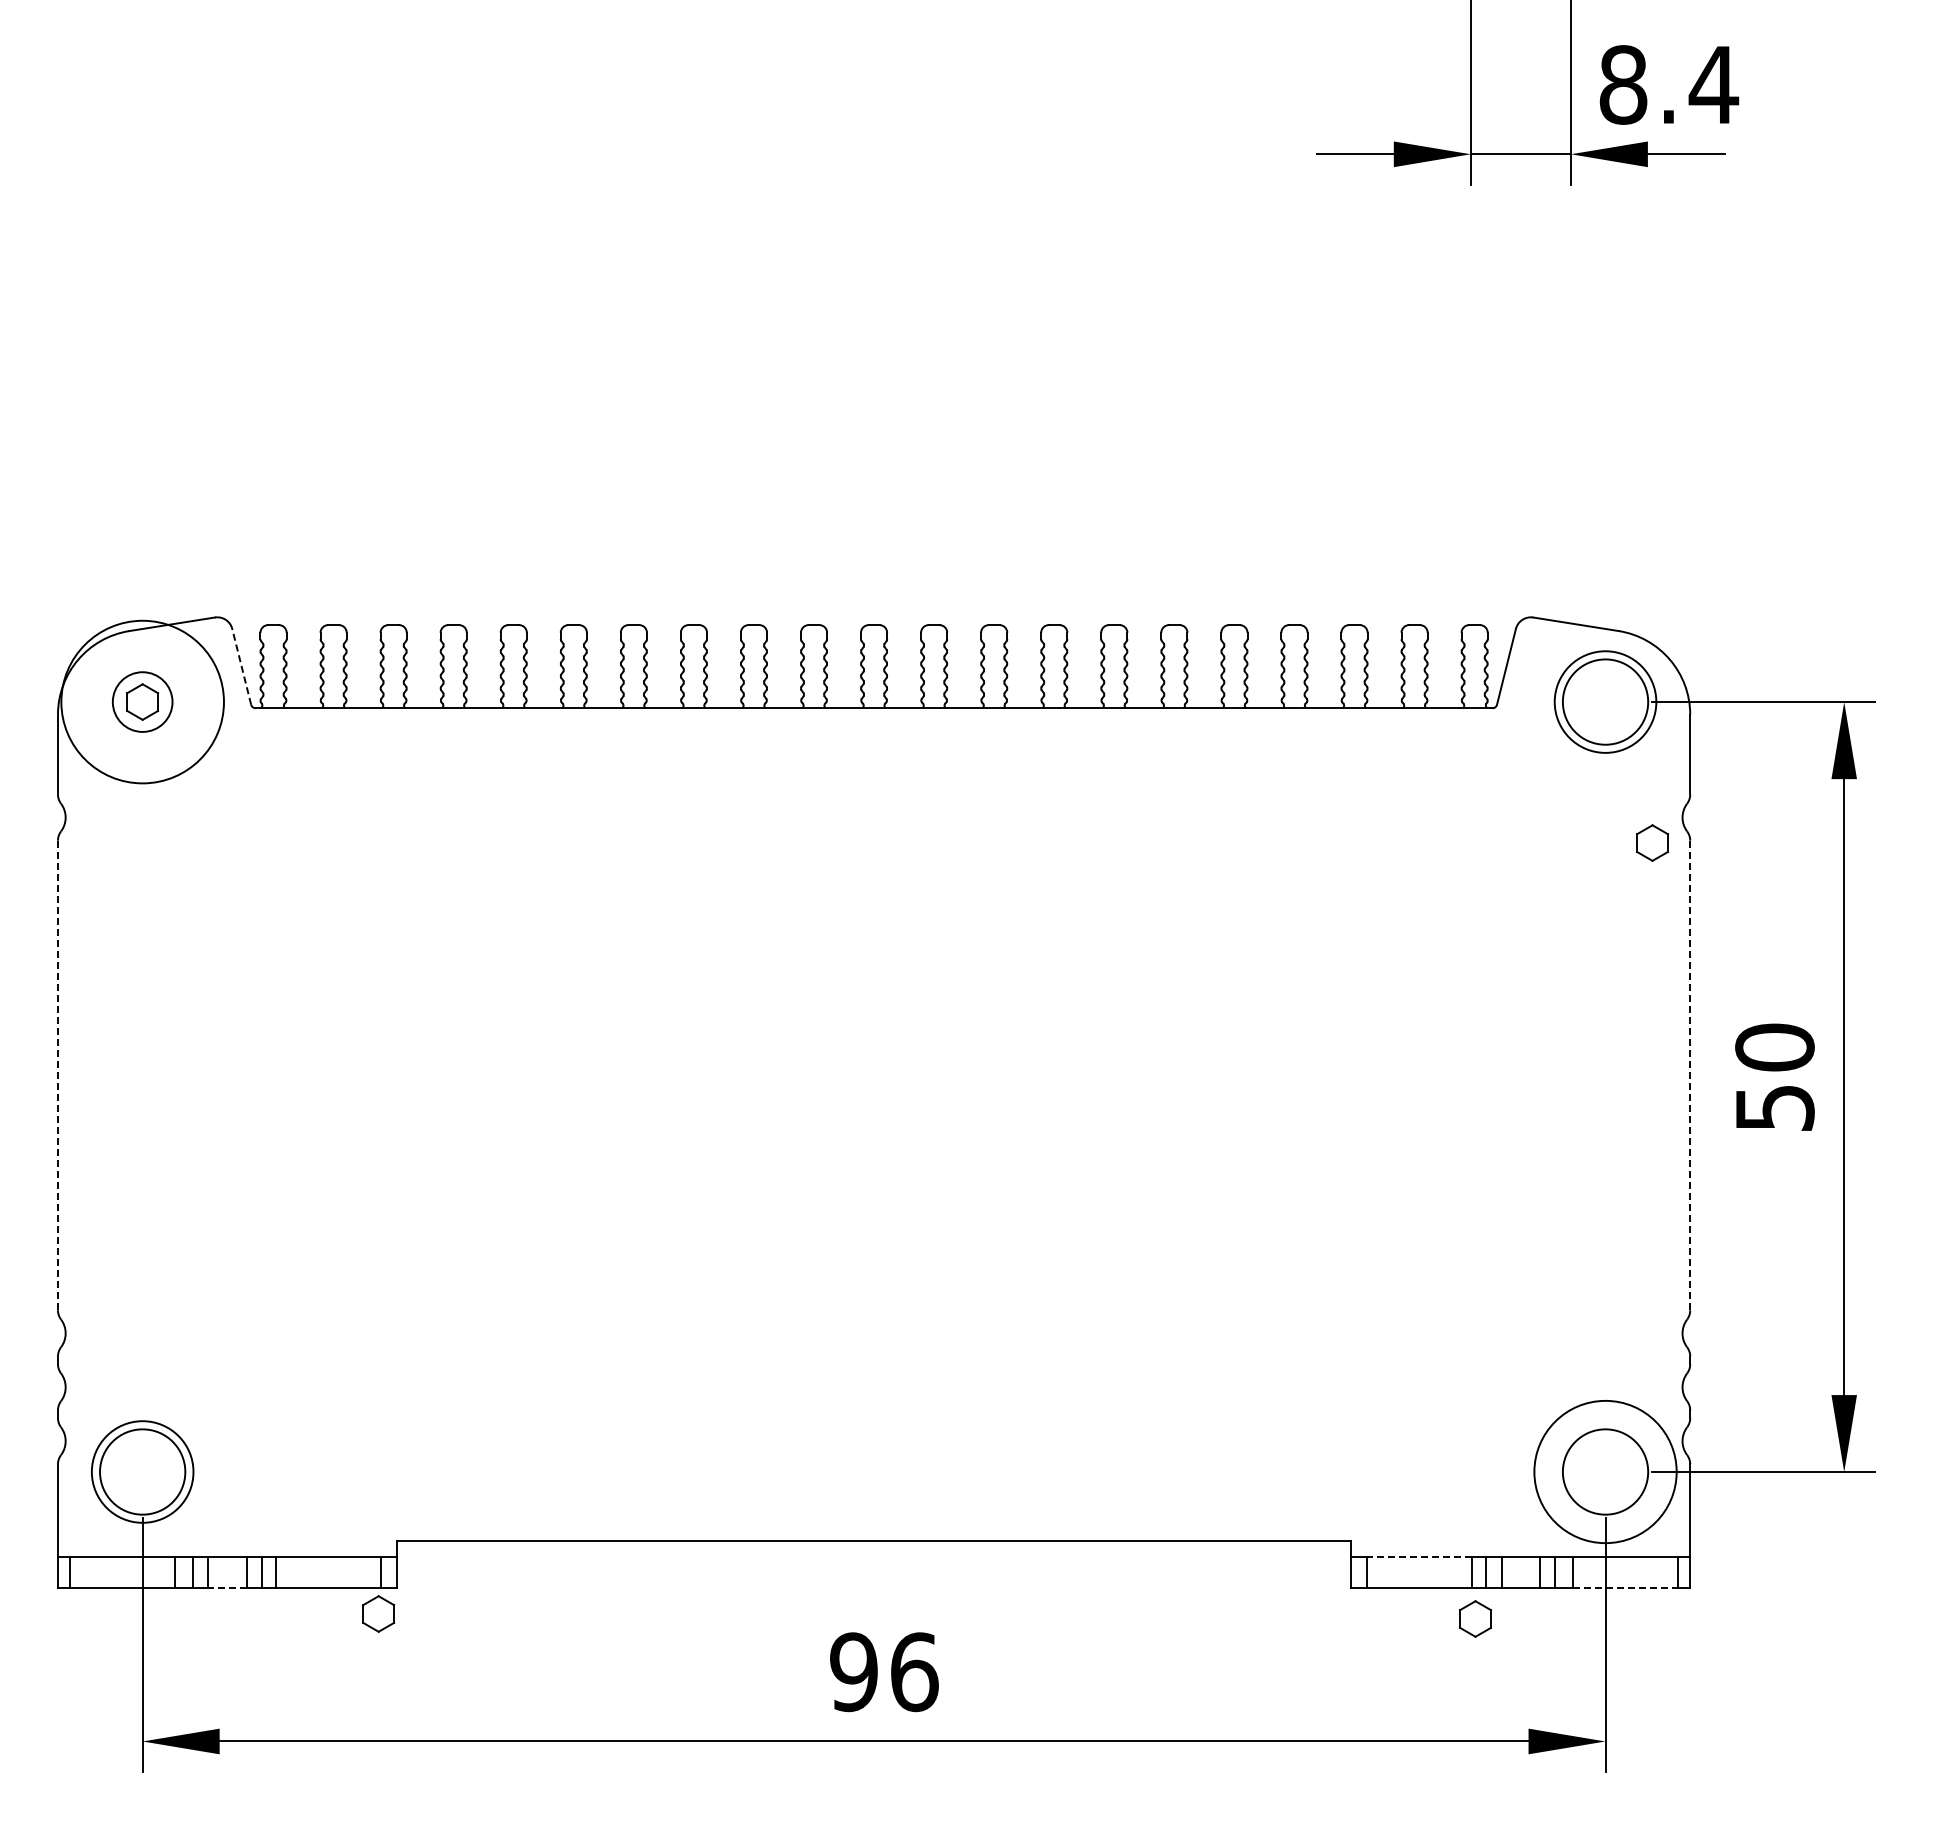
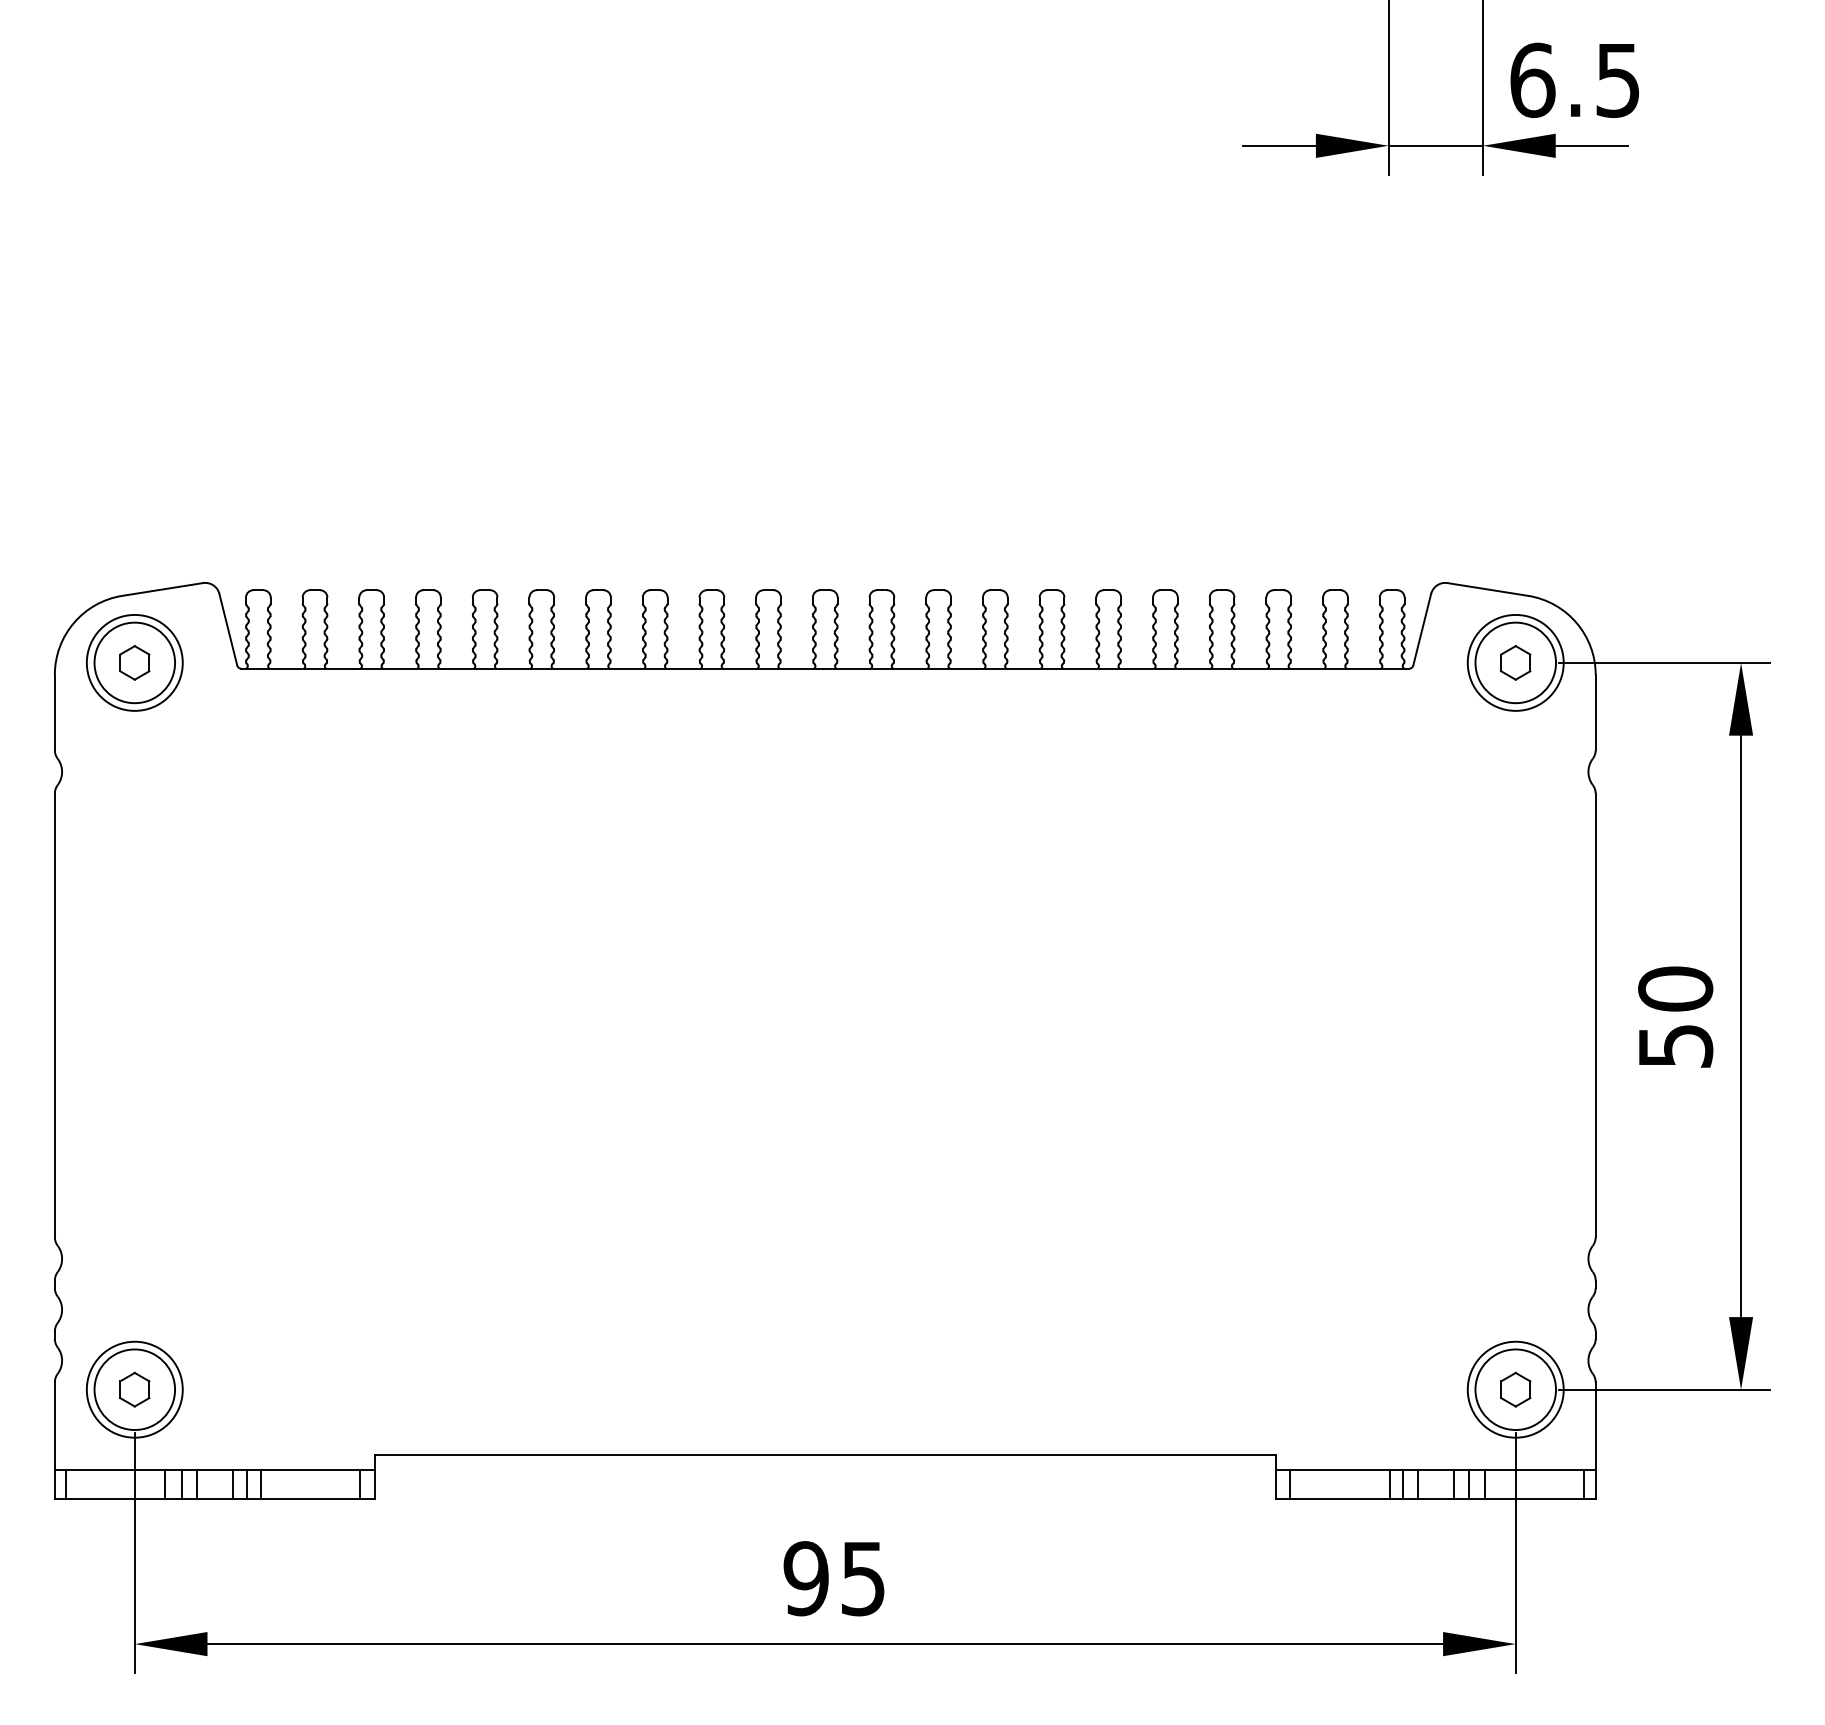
text: (1669, 84) -> (1576, 79), 8.4 -> 6.5
line: (241, 666) -> (228, 629), dashed -> solid
circle: (142, 701) -> (134, 662), size x0.62
circle: (142, 701) -> (134, 662), size x1.43
part: (1652, 842) -> (1515, 662), moved
line: (57, 1075) -> (54, 1015), dashed -> solid
line: (1690, 1075) -> (1595, 1015), dashed -> solid
circle: (1605, 1471) -> (1515, 1389), size x0.71
line: (1419, 1556) -> (1340, 1469), dashed -> solid
line: (226, 1587) -> (213, 1498), dashed -> solid
line: (1625, 1587) -> (1534, 1498), dashed -> solid
part: (378, 1613) -> (134, 1389), moved
part: (1475, 1618) -> (1515, 1389), moved
text: (914, 1672) -> (863, 1578), 96 -> 95

